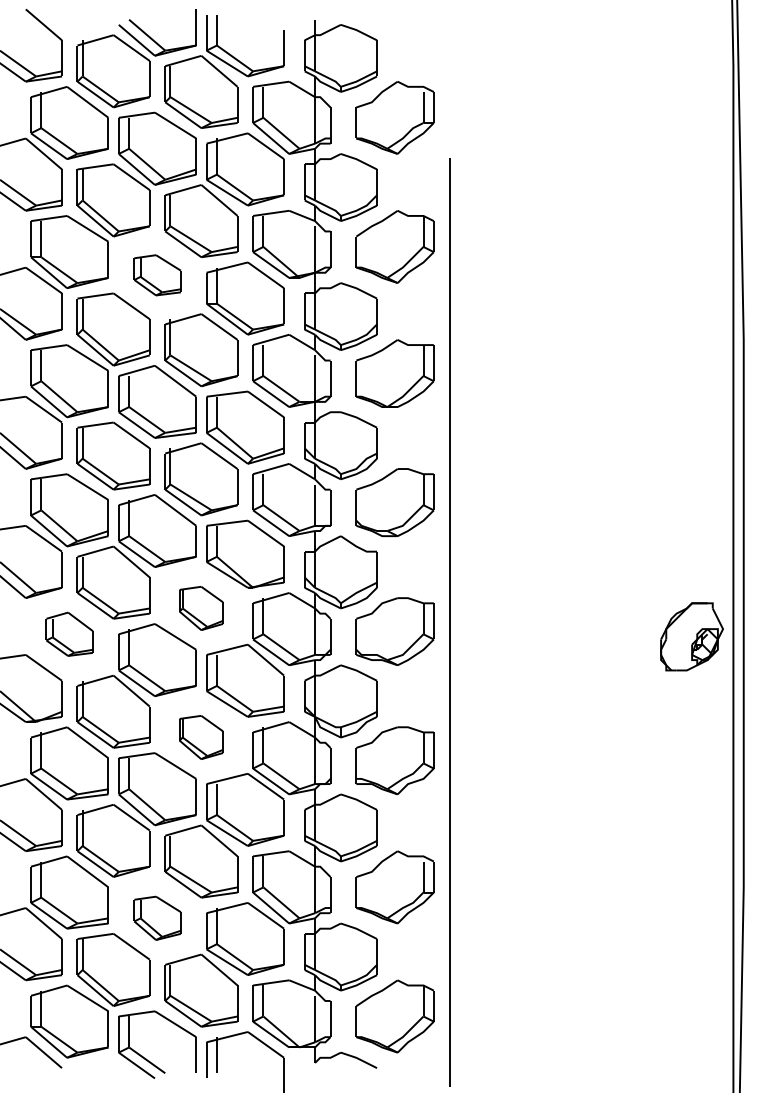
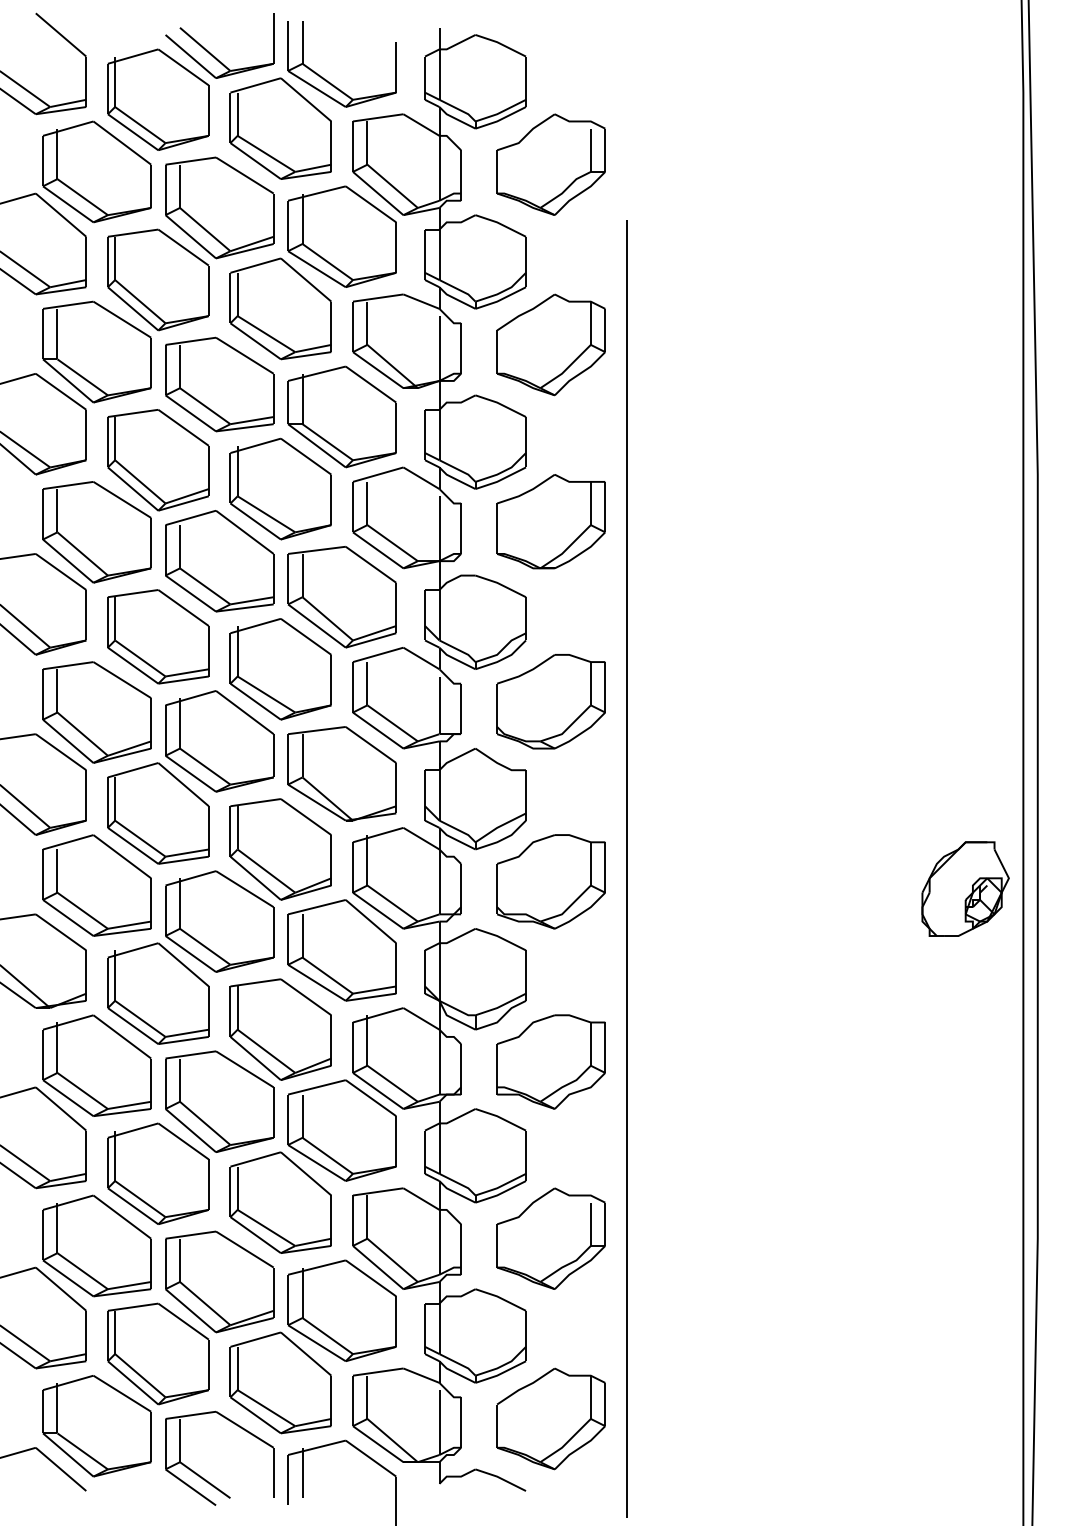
part: (157, 275) -> (219, 384), size x1.67
part: (201, 608) -> (280, 849), size x1.67
part: (69, 634) -> (96, 885), size x1.67
part: (201, 737) -> (280, 1029), size x1.67
part: (157, 918) -> (219, 1281), size x1.67

